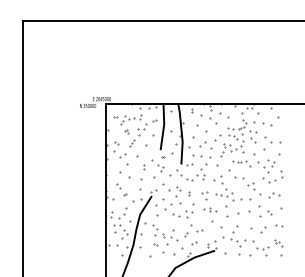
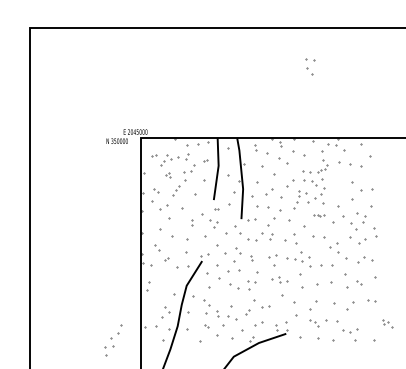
part: (253, 136) -> (310, 66), moved
part: (240, 161) -> (319, 215), size x0.6
part: (120, 220) -> (113, 340), moved
part: (235, 242) -> (313, 322), size x0.6
part: (278, 242) -> (387, 323), moved

